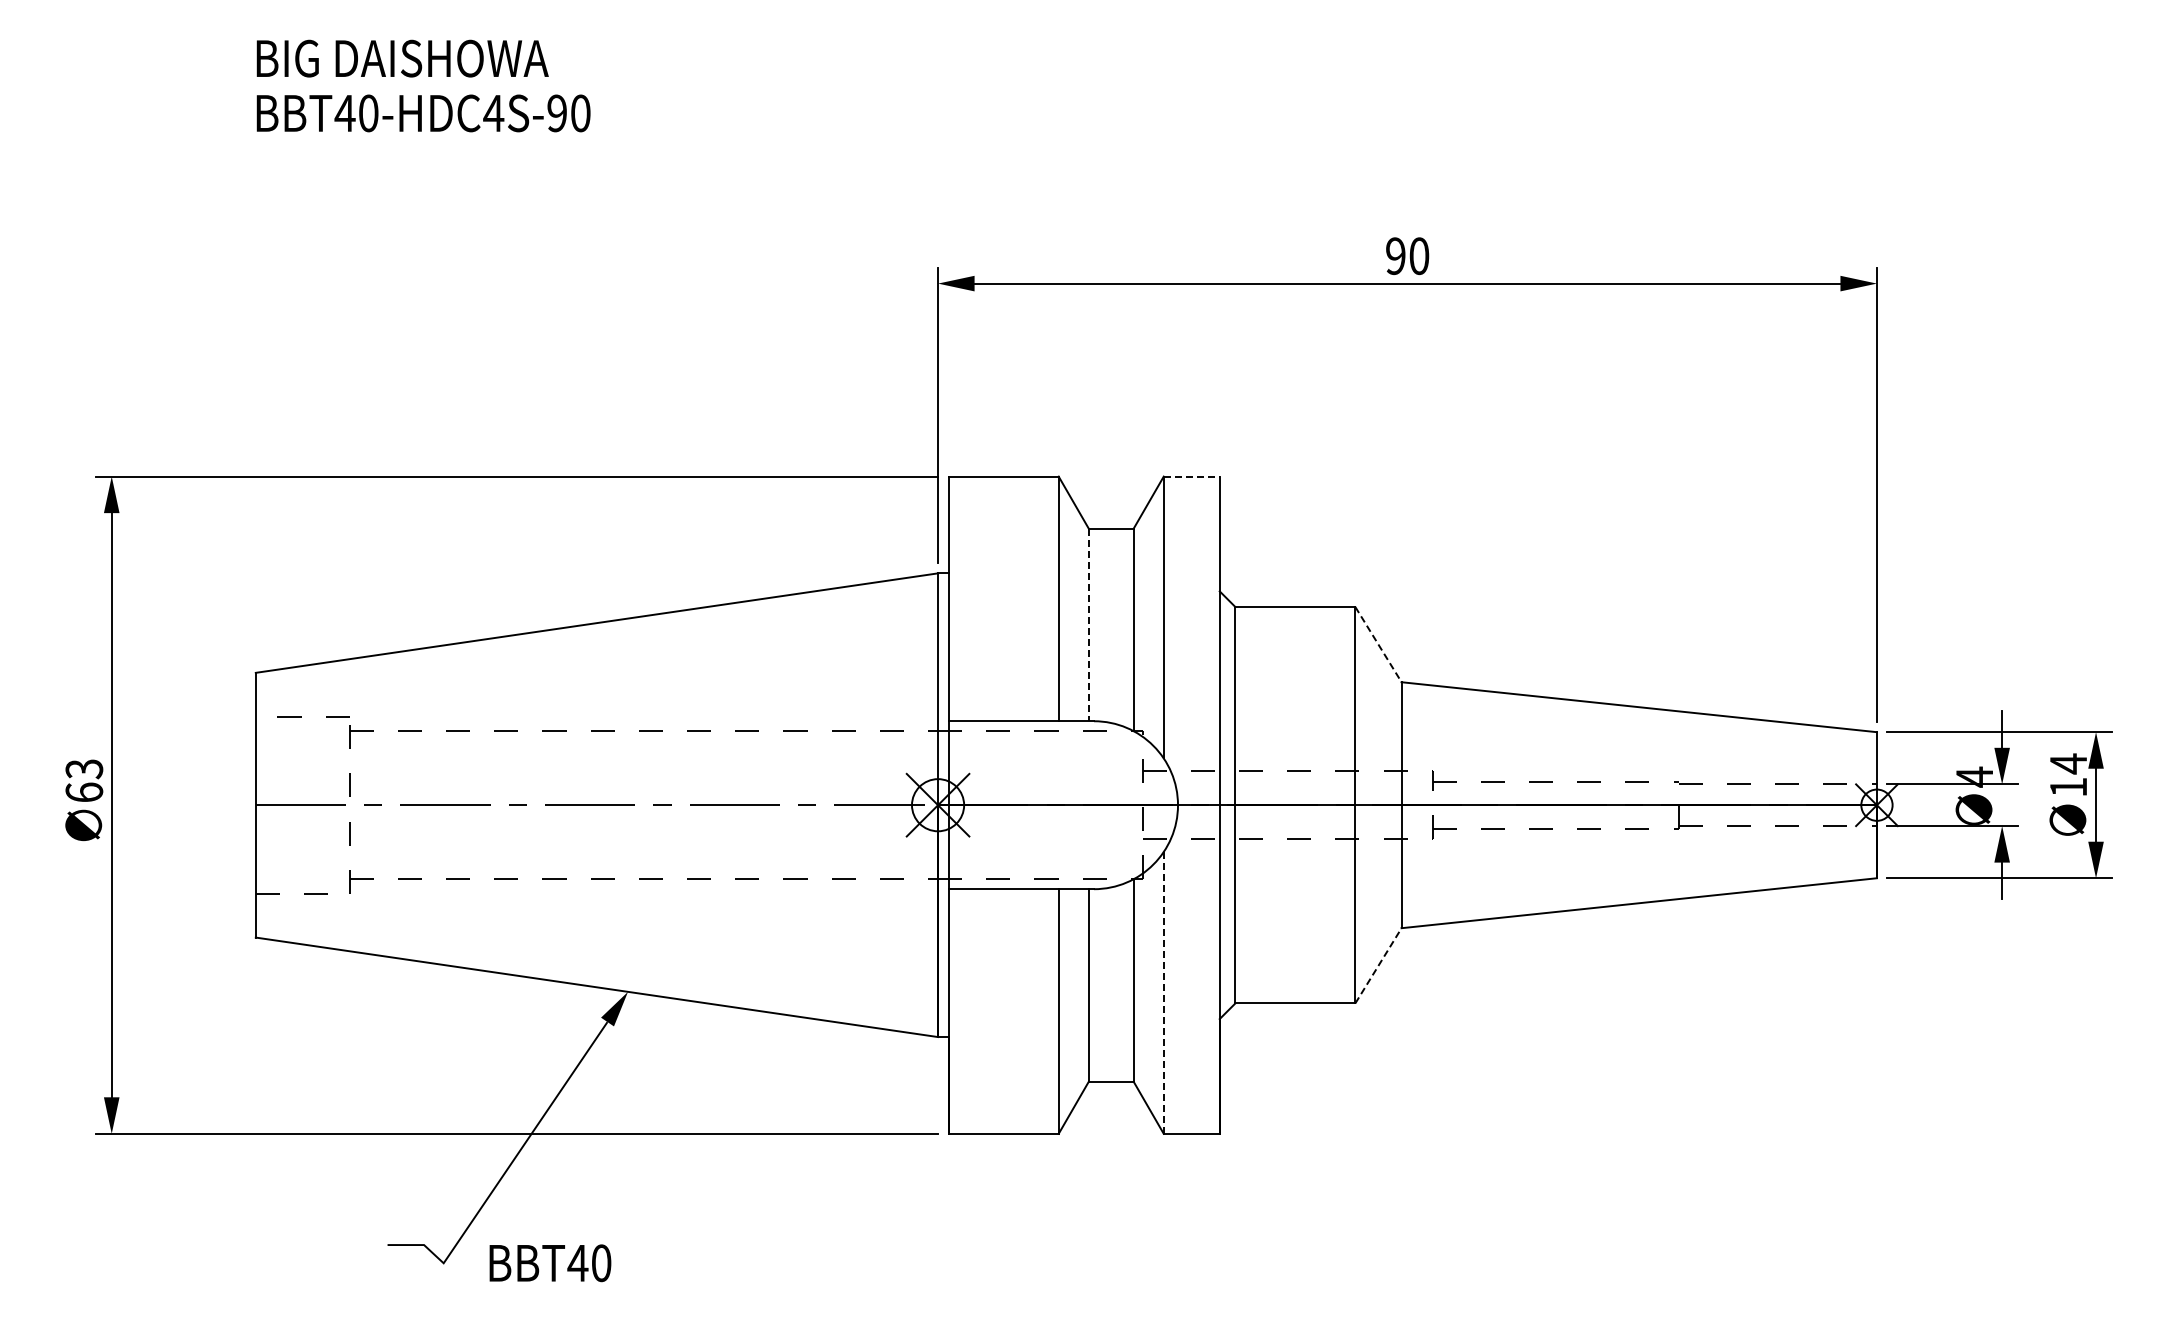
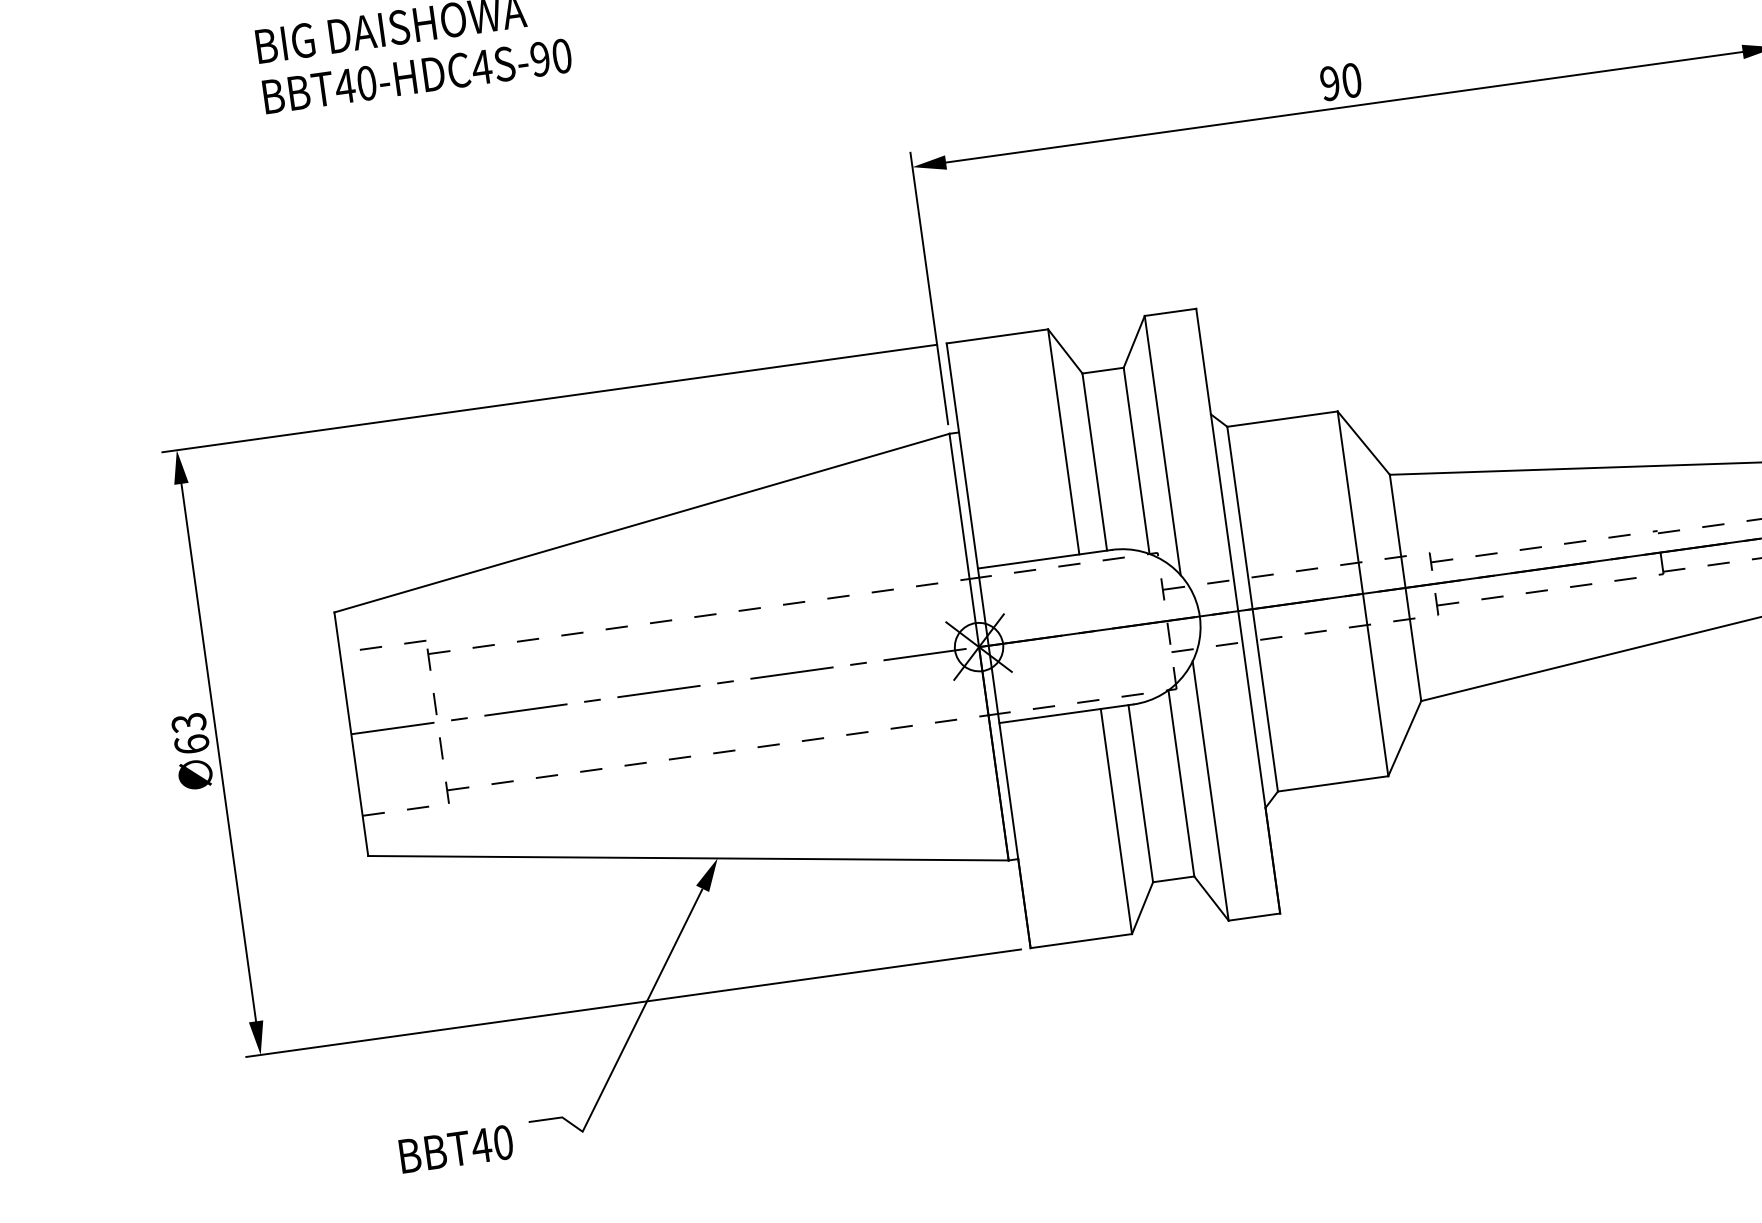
line: (1191, 476) -> (1170, 312), dashed -> solid
line: (1088, 625) -> (1094, 462), dashed -> solid
line: (1378, 645) -> (1363, 443), dashed -> solid
line: (1378, 965) -> (1404, 738), dashed -> solid
line: (1163, 992) -> (1210, 790), dashed -> solid
text: (550, 1263) -> (456, 1149), moved

